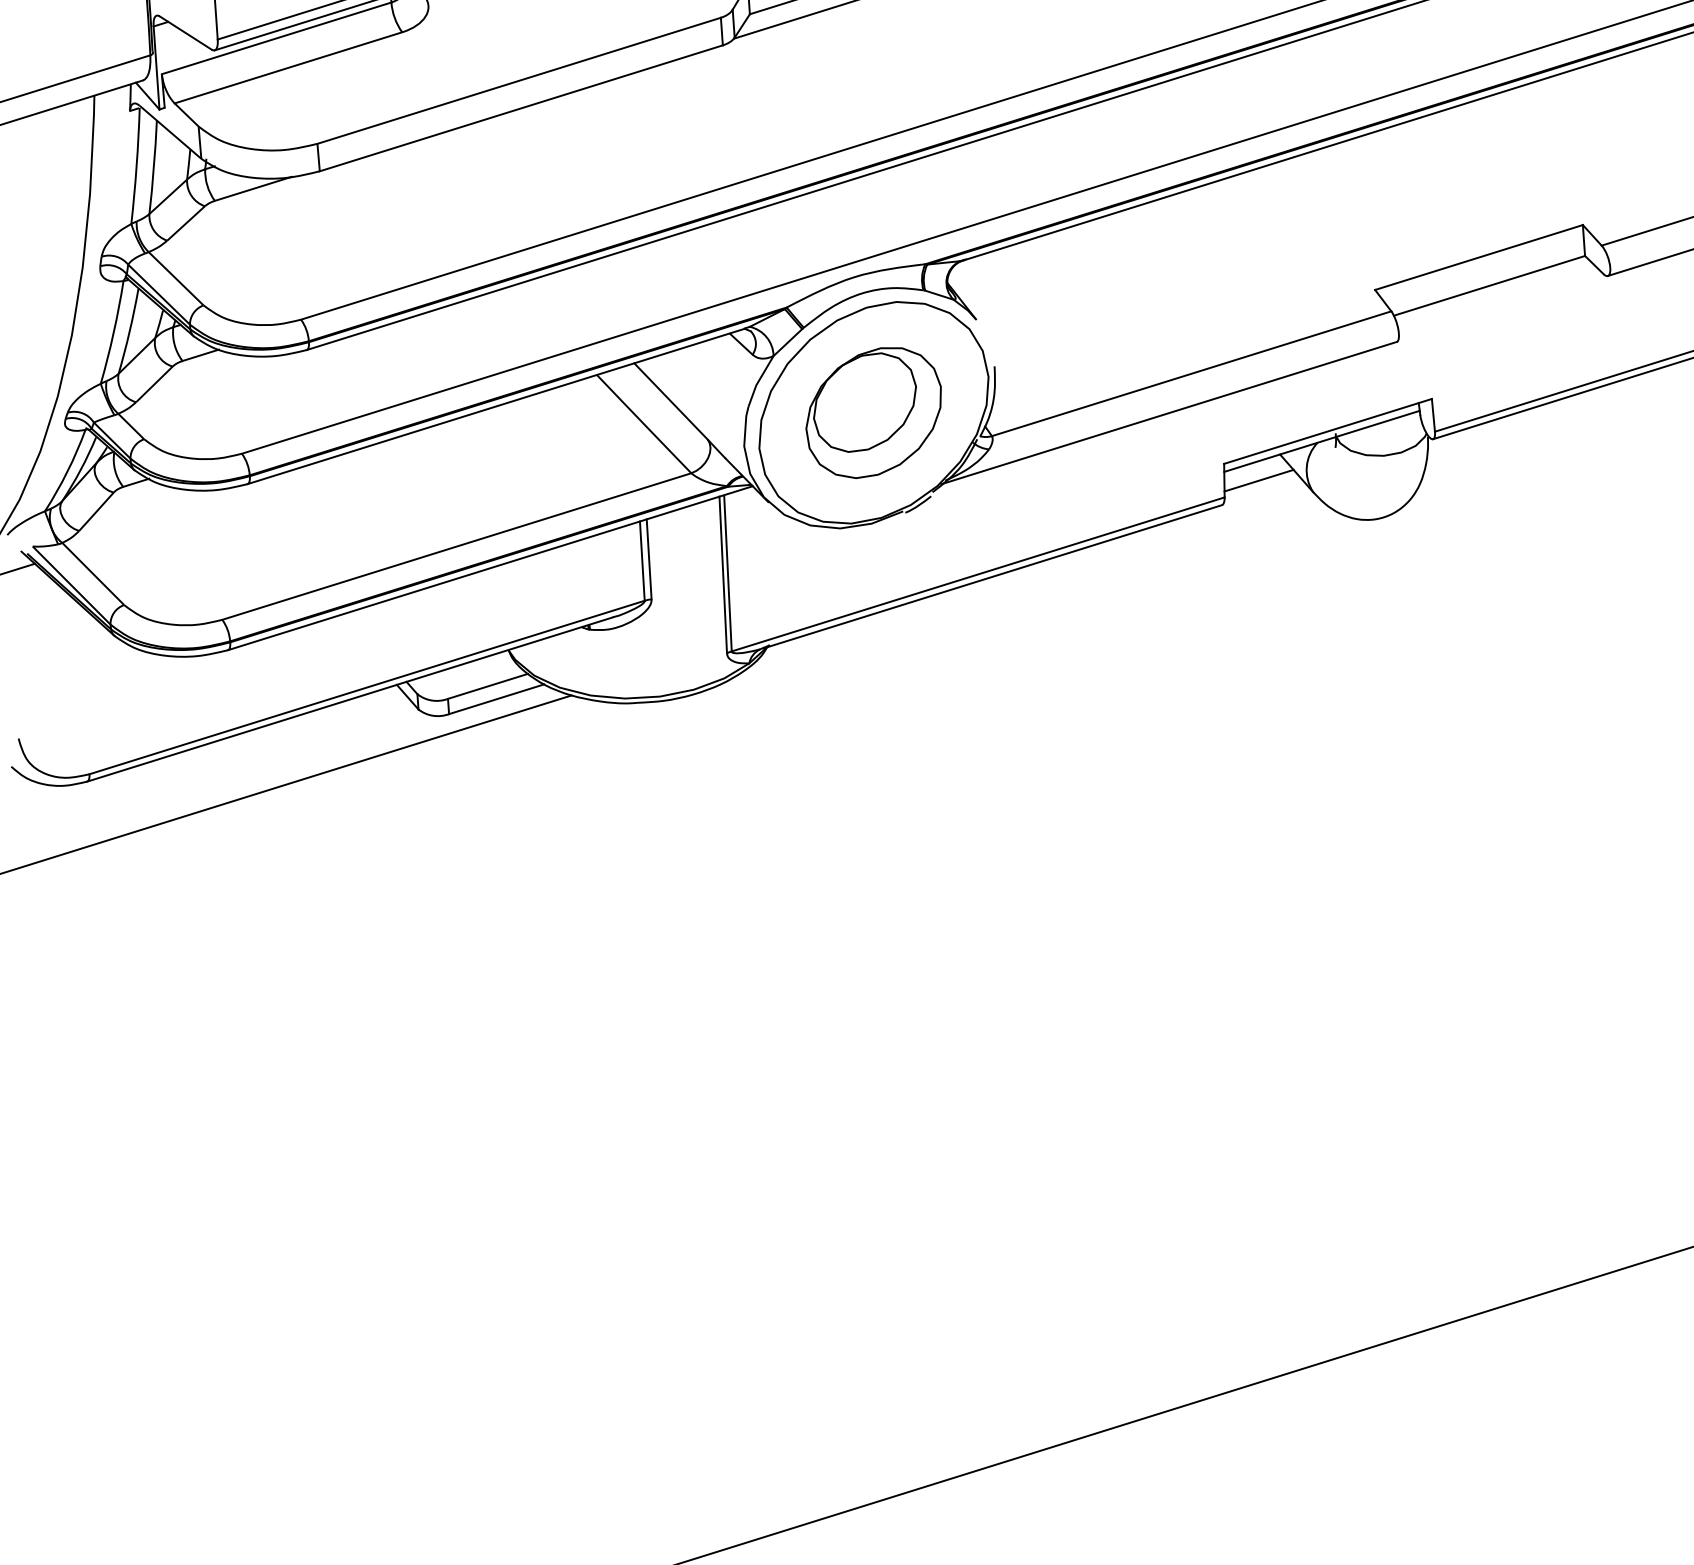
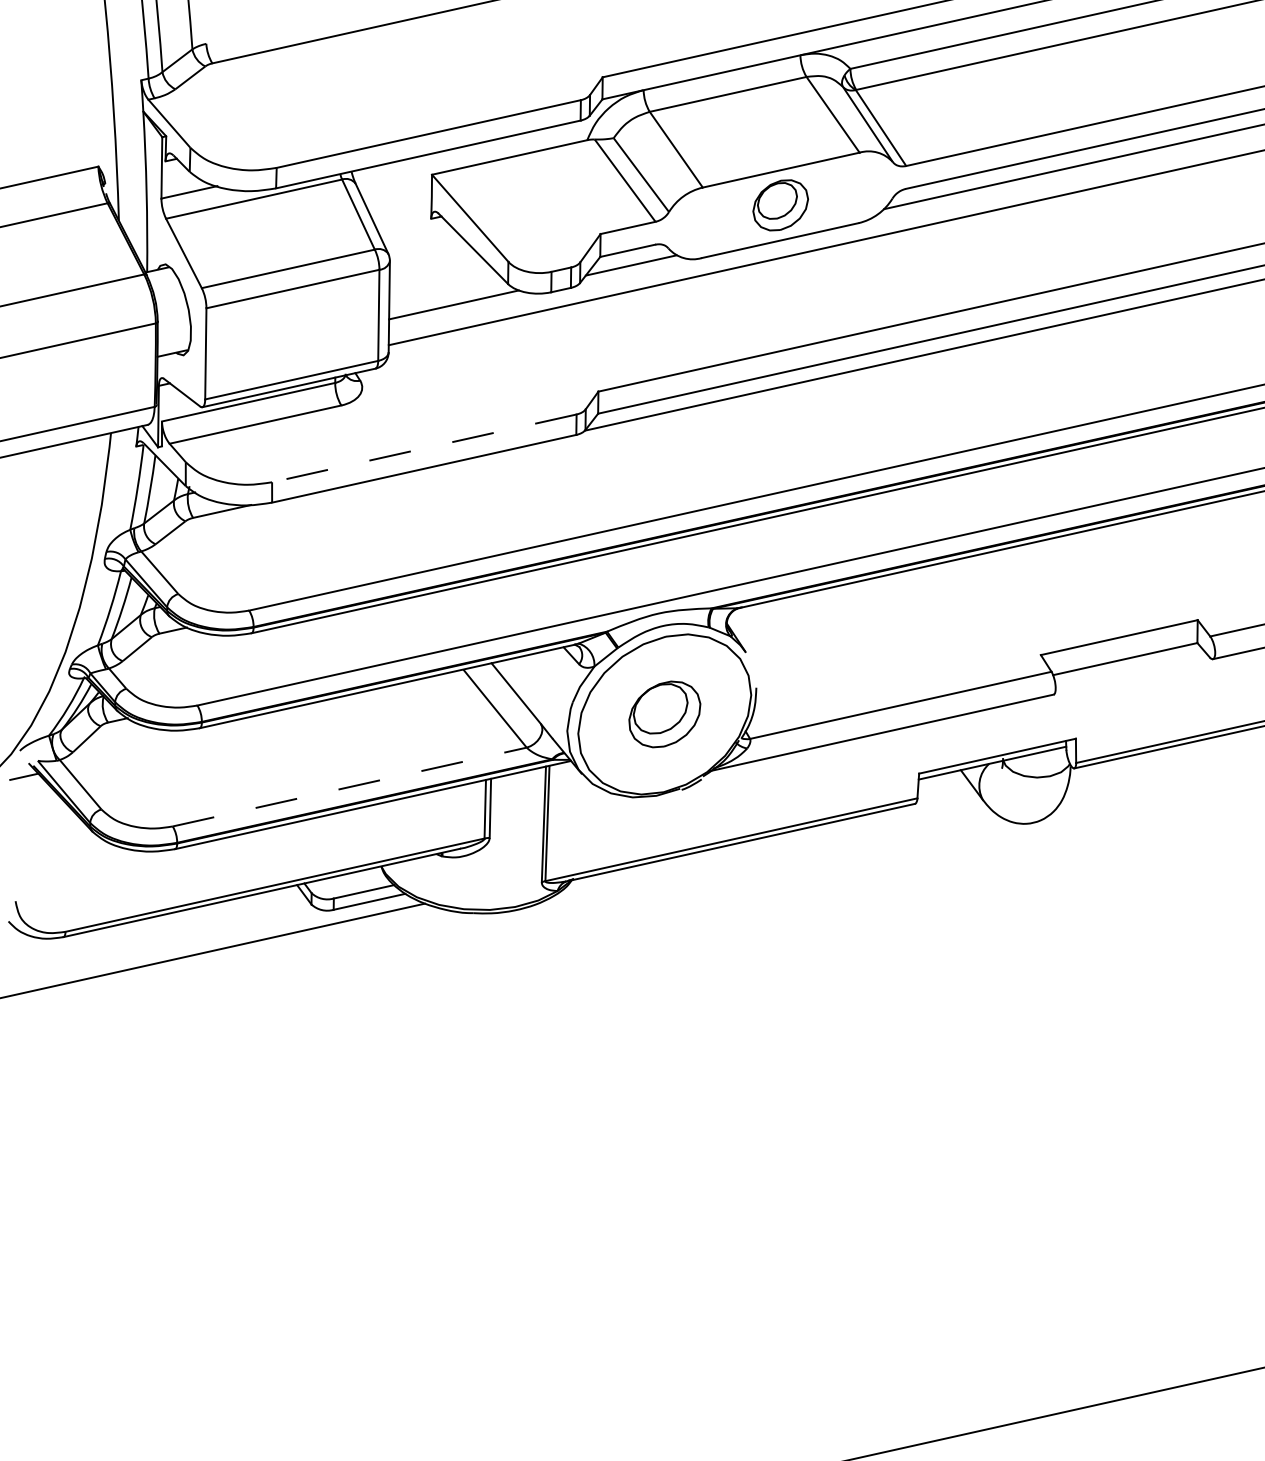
line: (519, 80) -> (424, 448), solid -> dashed
part: (873, 412) -> (664, 714), size x0.7
line: (1258, 479) -> (943, 787), removed
line: (457, 545) -> (350, 786), solid -> dashed

